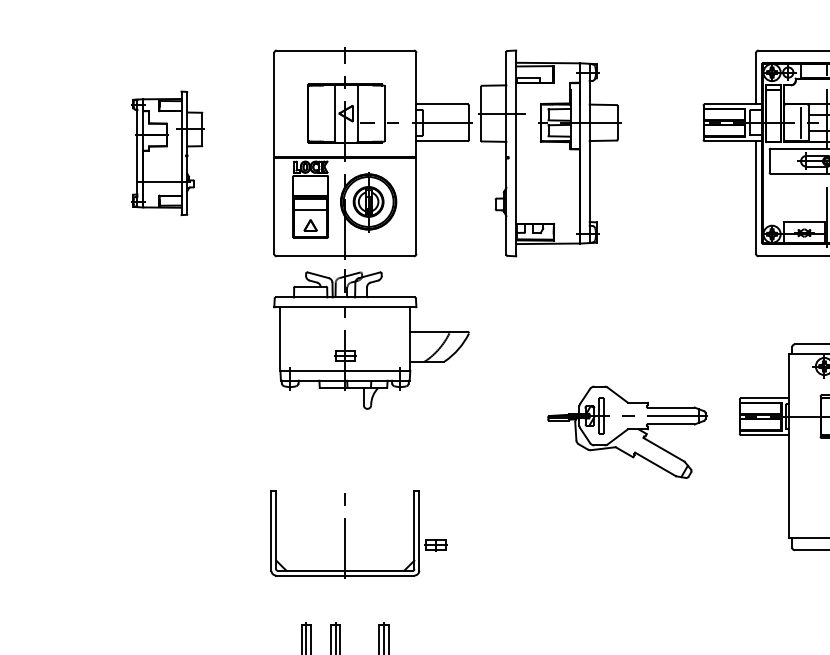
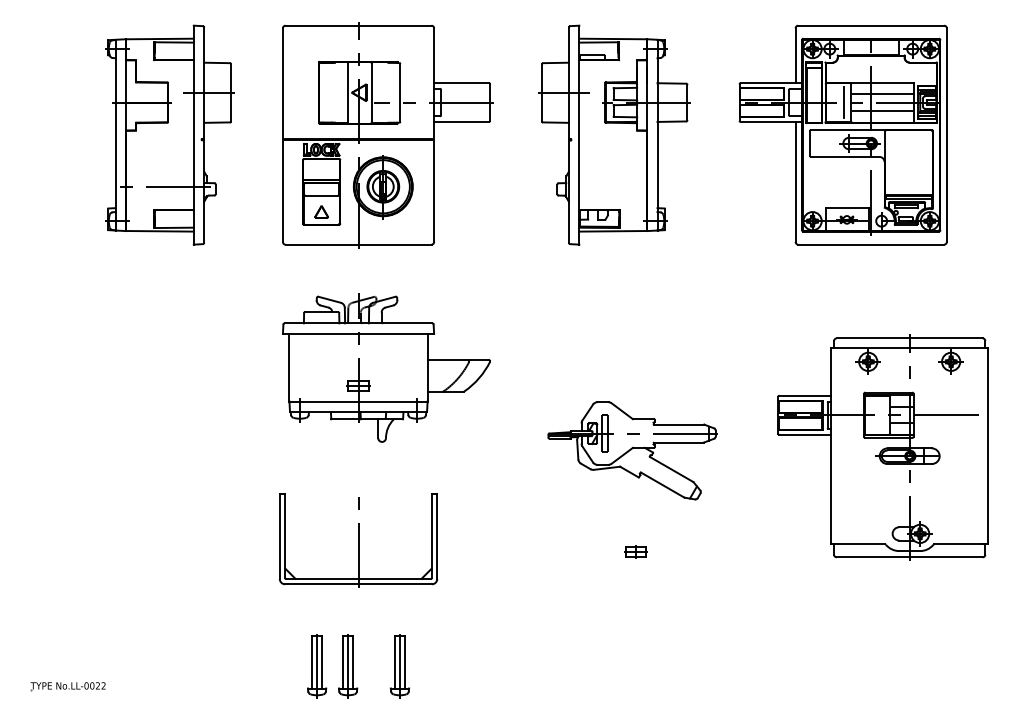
part: (167, 152) -> (169, 134), size x1.67
part: (549, 152) -> (614, 134), moved
part: (371, 338) -> (386, 367), moved
part: (627, 431) -> (632, 450), moved
part: (435, 544) -> (635, 551), moved

